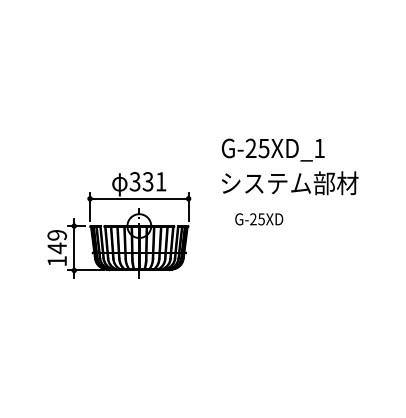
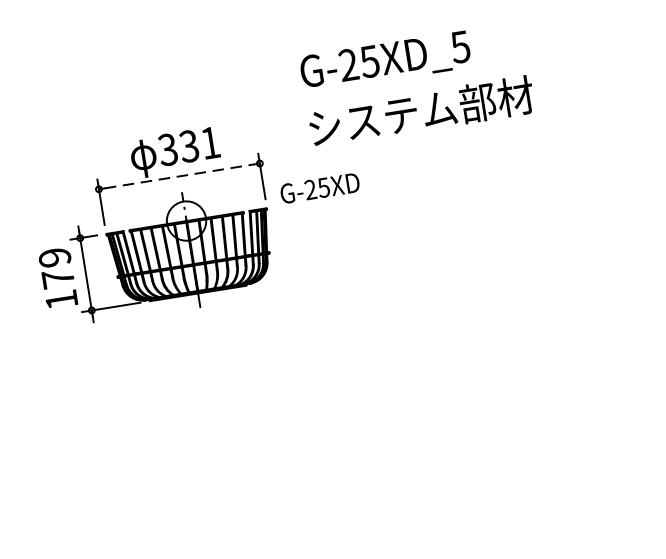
text: (319, 148) -> (460, 47), G-25XD_1 -> G-25XD_5
line: (139, 198) -> (179, 175), solid -> dashed
text: (259, 219) -> (320, 188), moved
text: (56, 248) -> (57, 279), 149 -> 179

